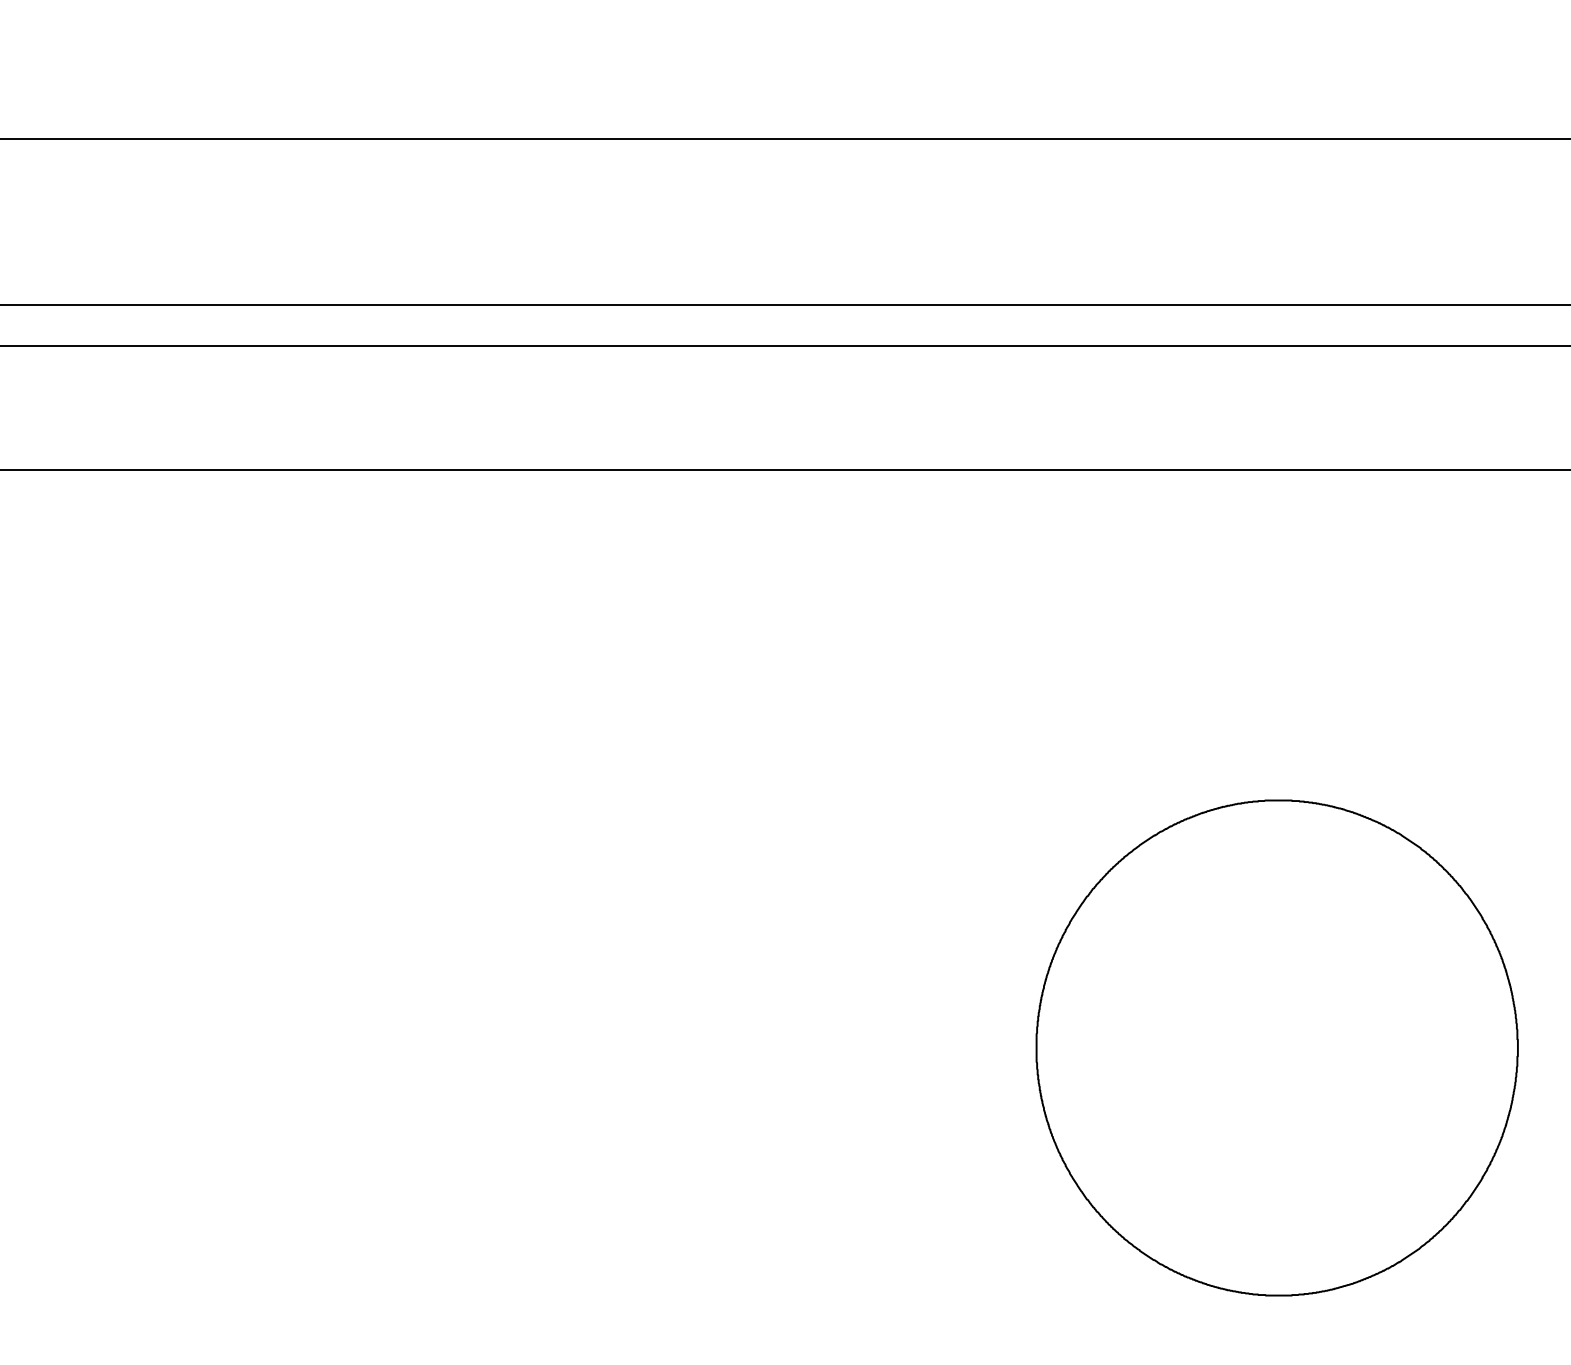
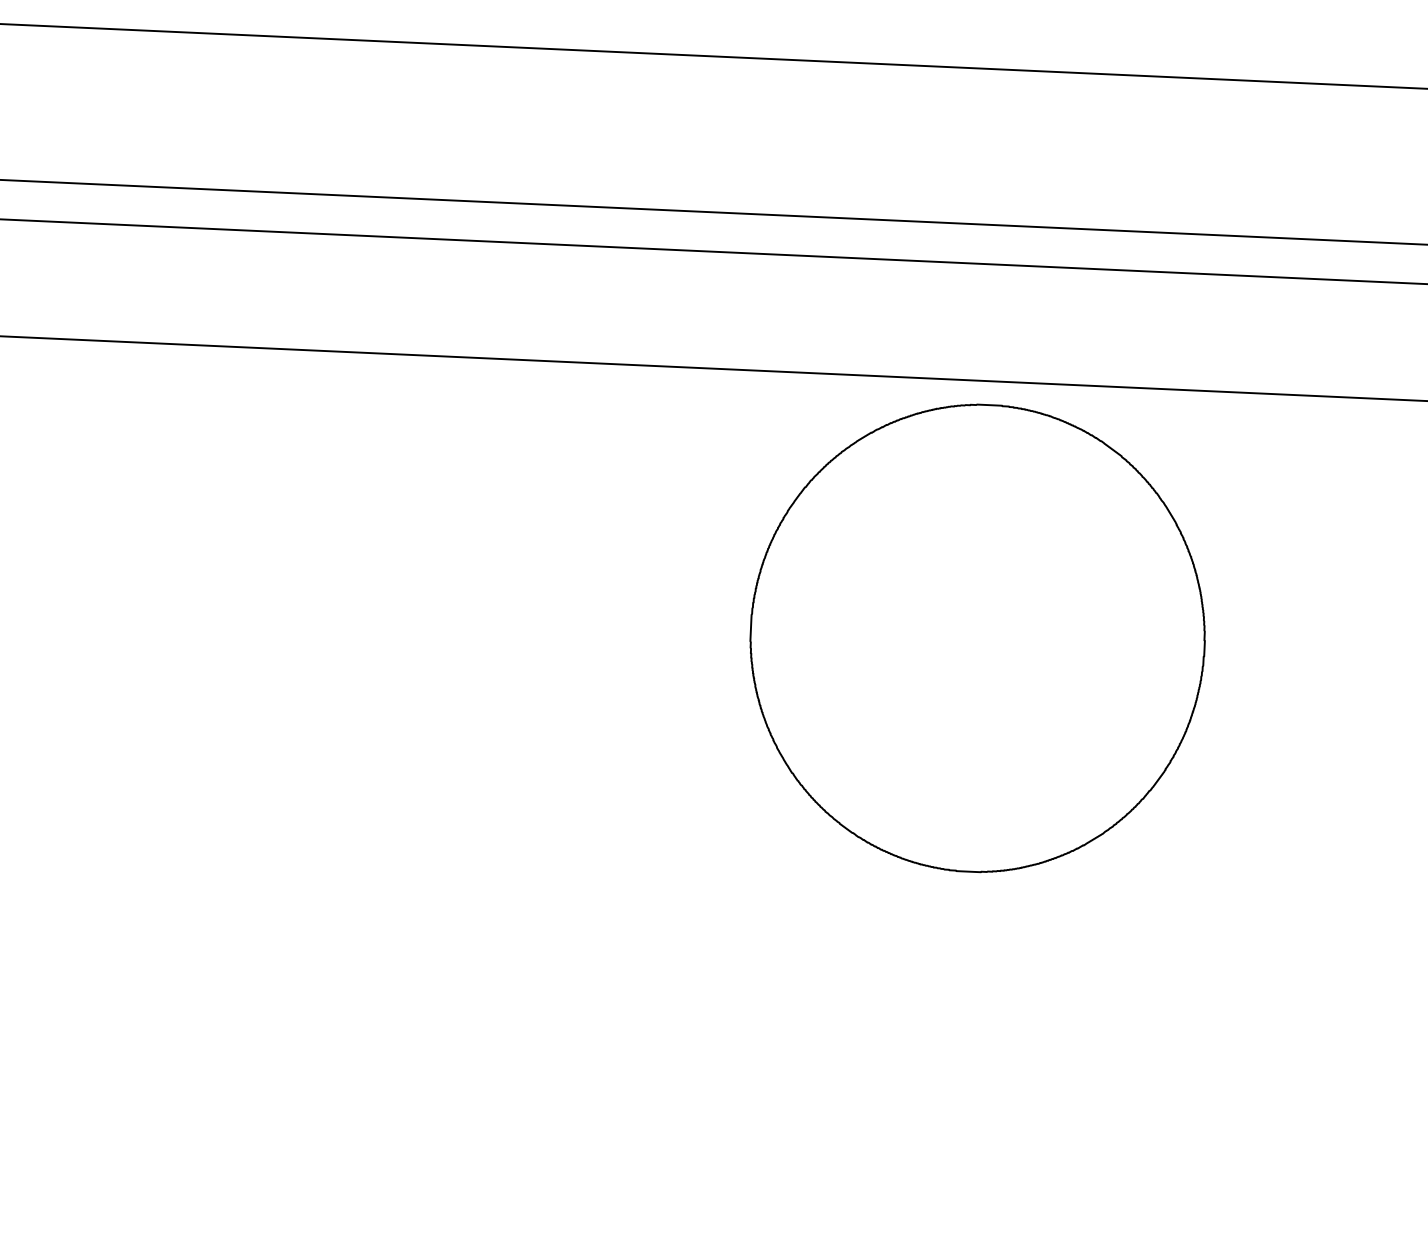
part: (1276, 1047) -> (977, 637), moved

